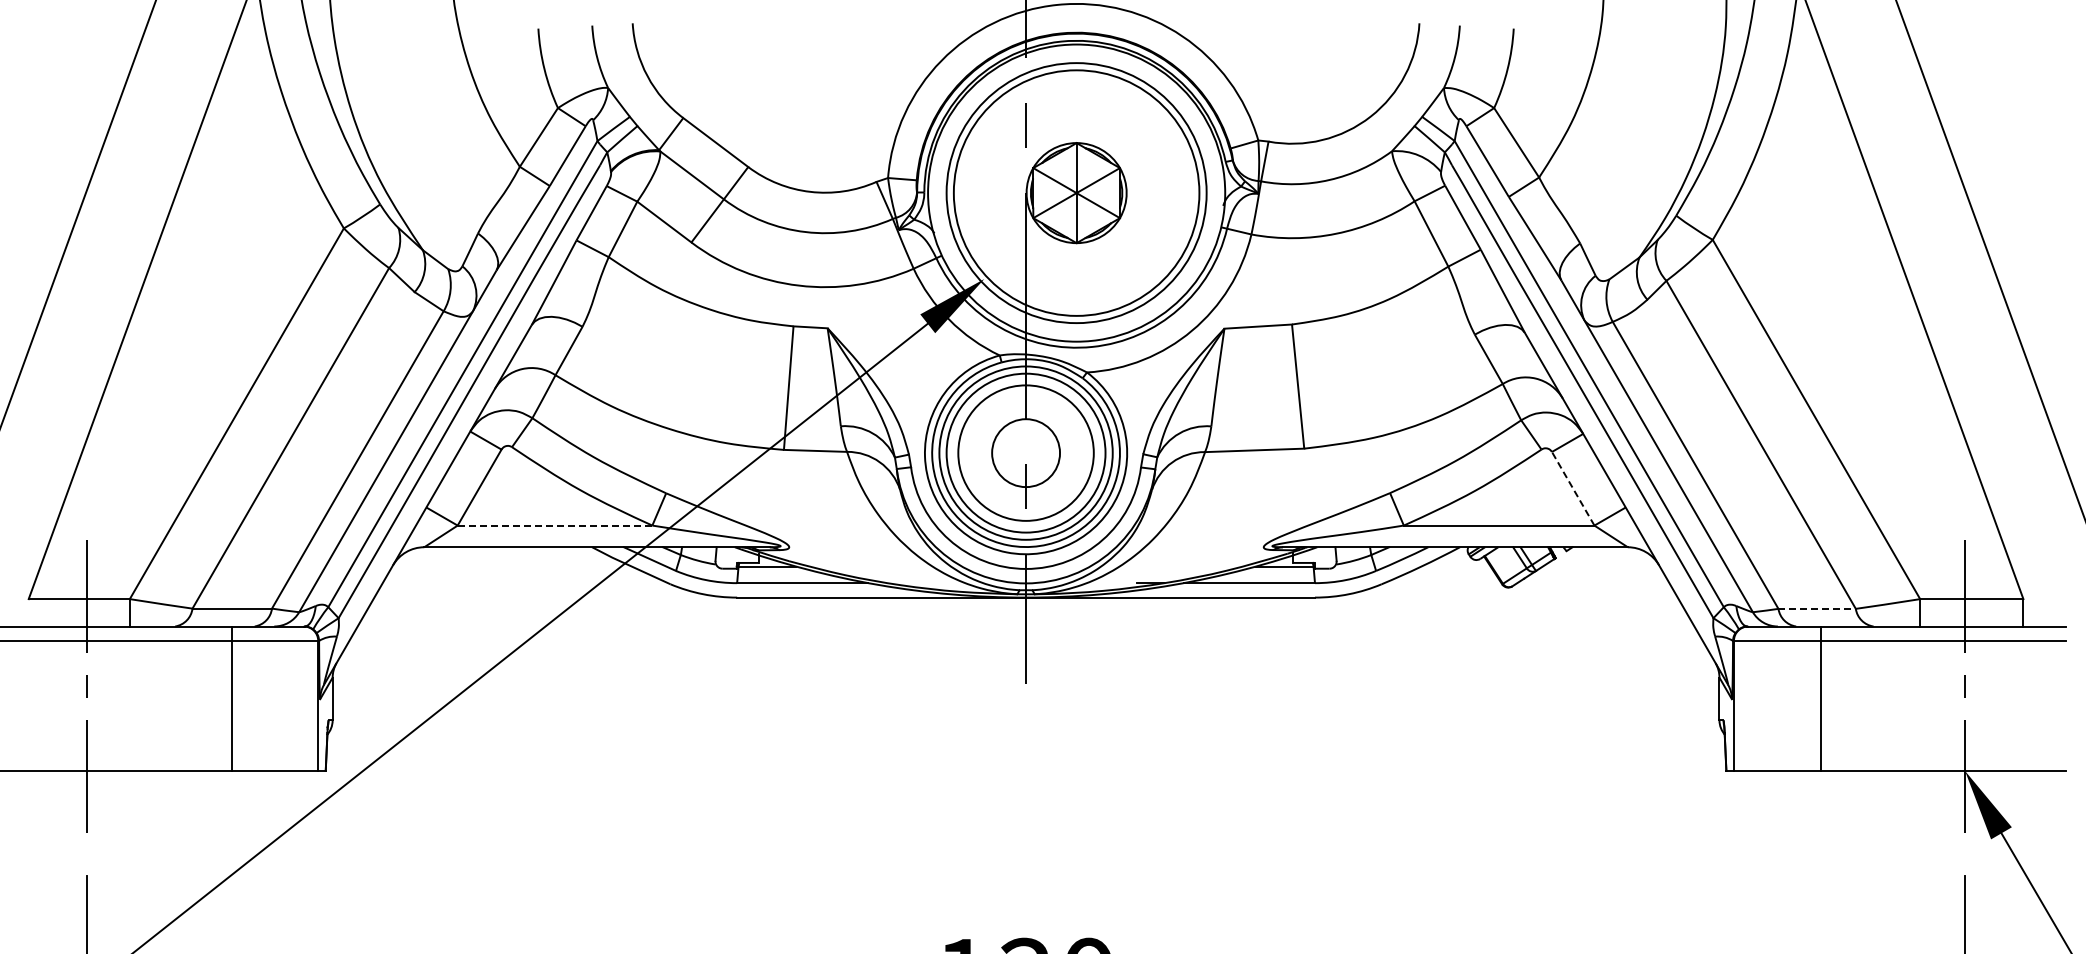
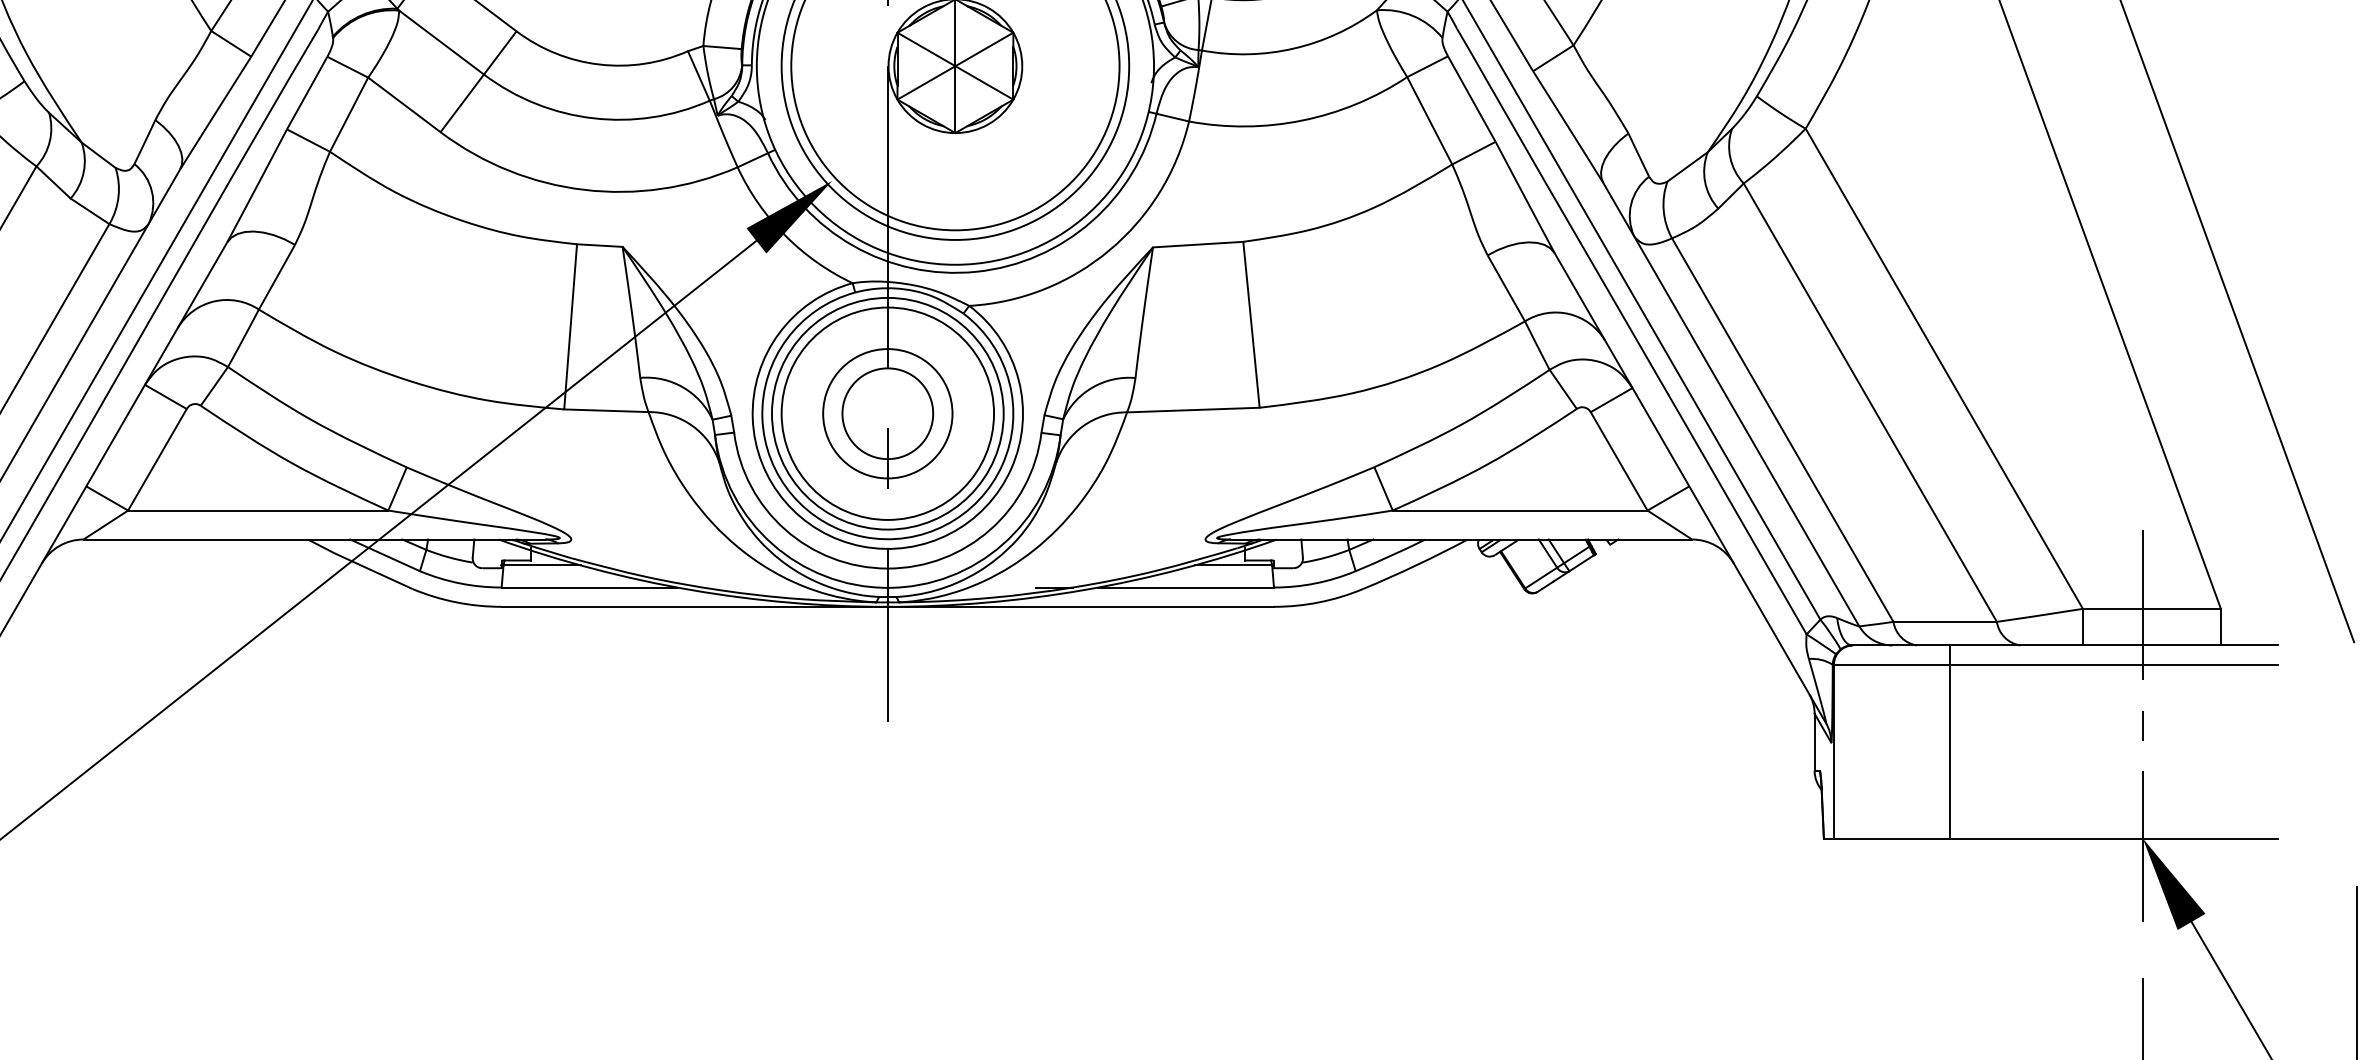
circle: (1025, 452) -> (887, 412), size x0.71
line: (1572, 488) -> (1618, 461), dashed -> solid
line: (555, 525) -> (258, 510), dashed -> solid
line: (1817, 608) -> (1945, 621), dashed -> solid

